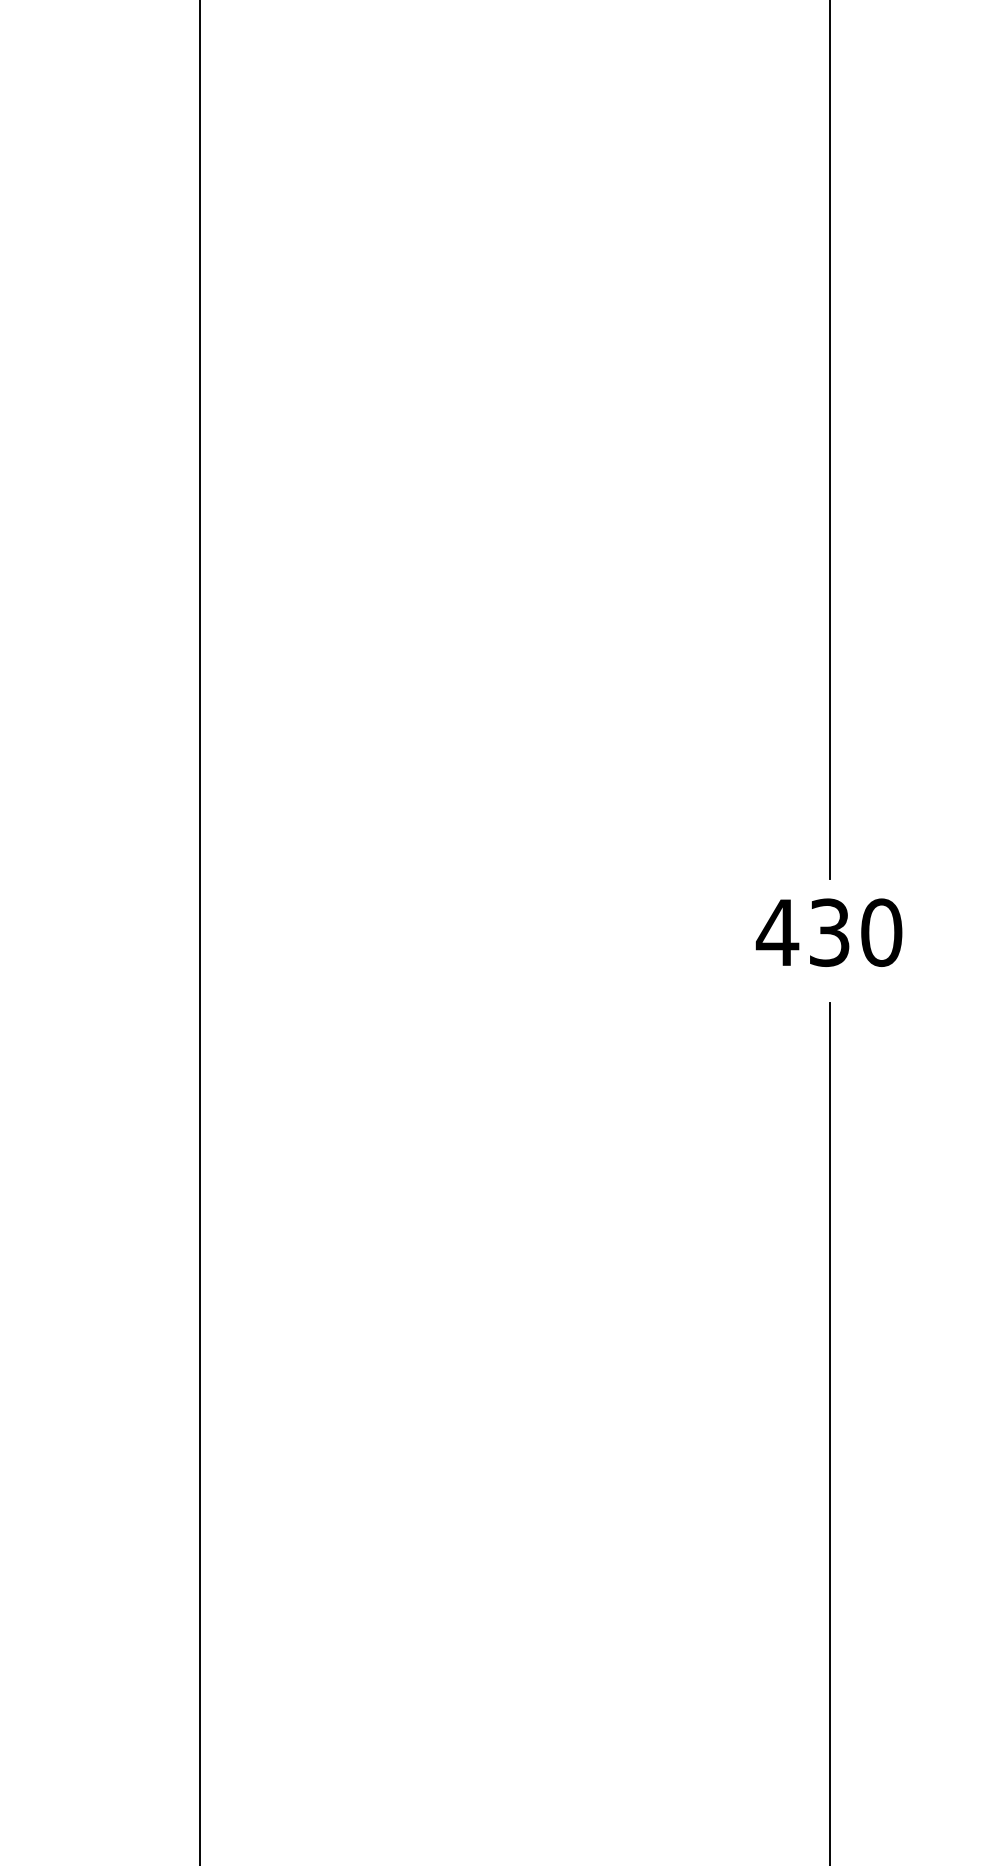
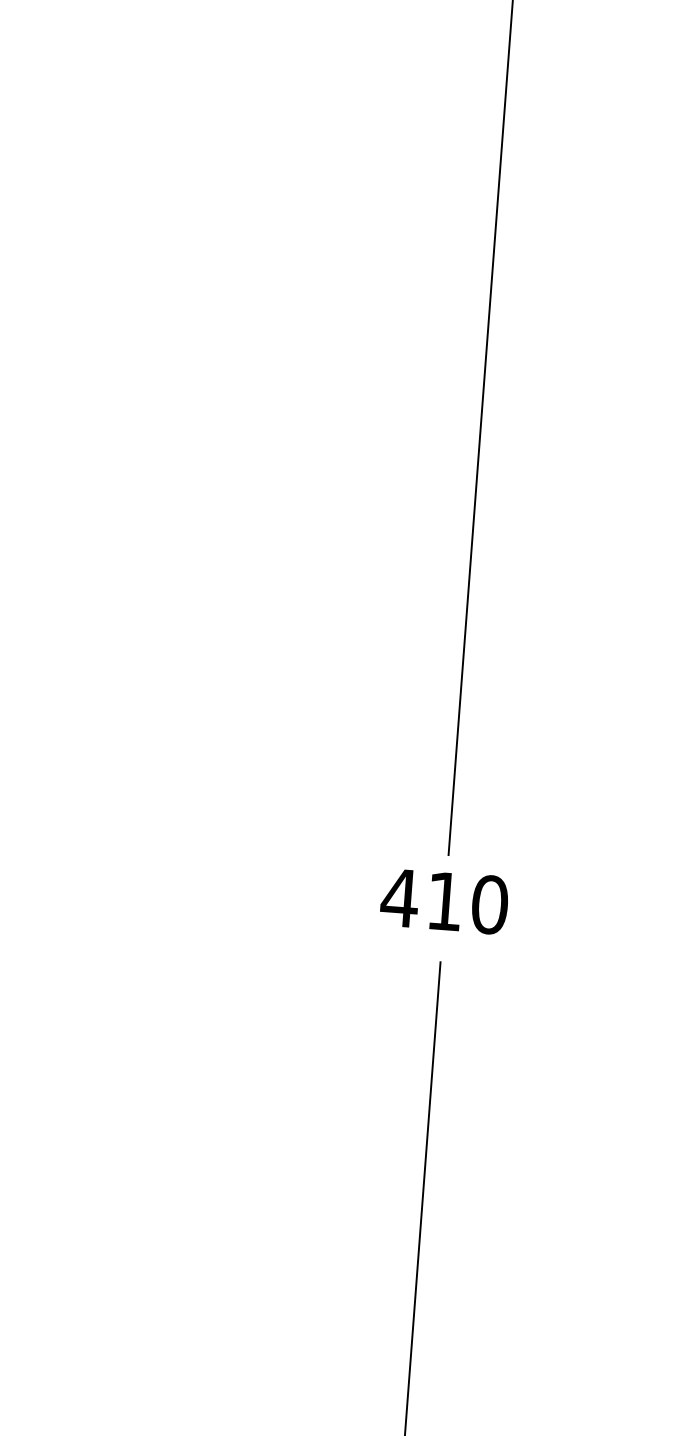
text: (829, 932) -> (444, 901), 430 -> 410

